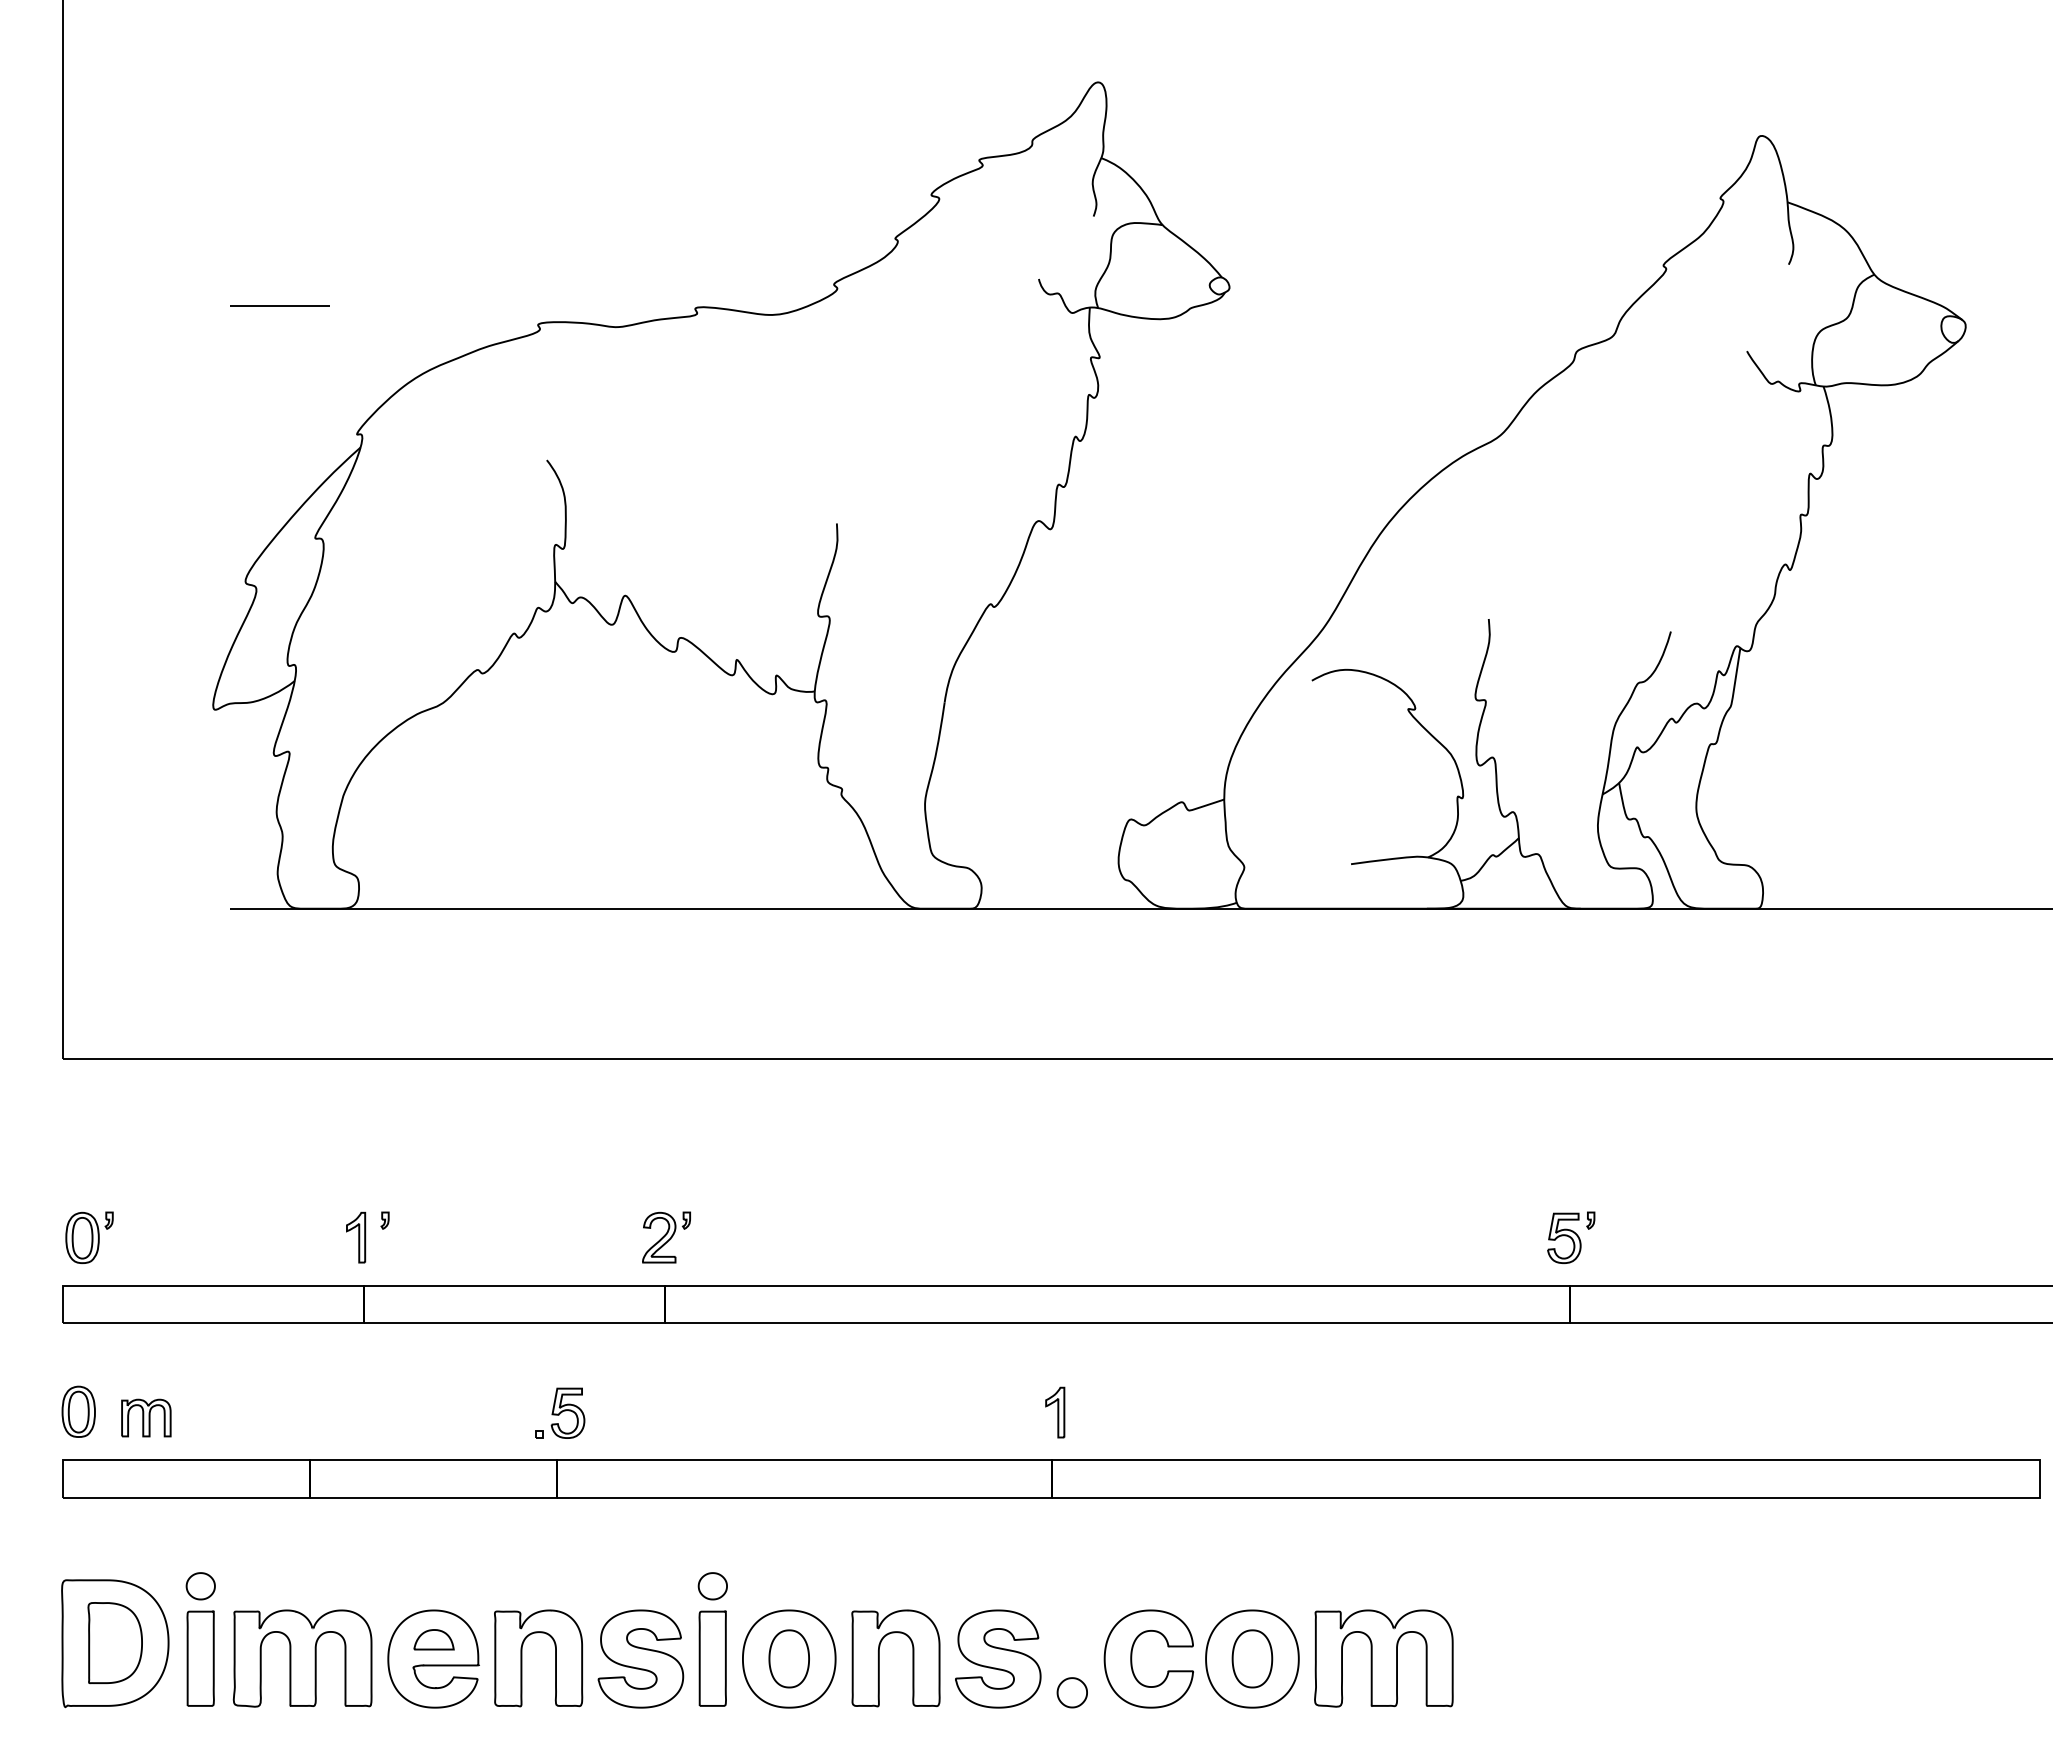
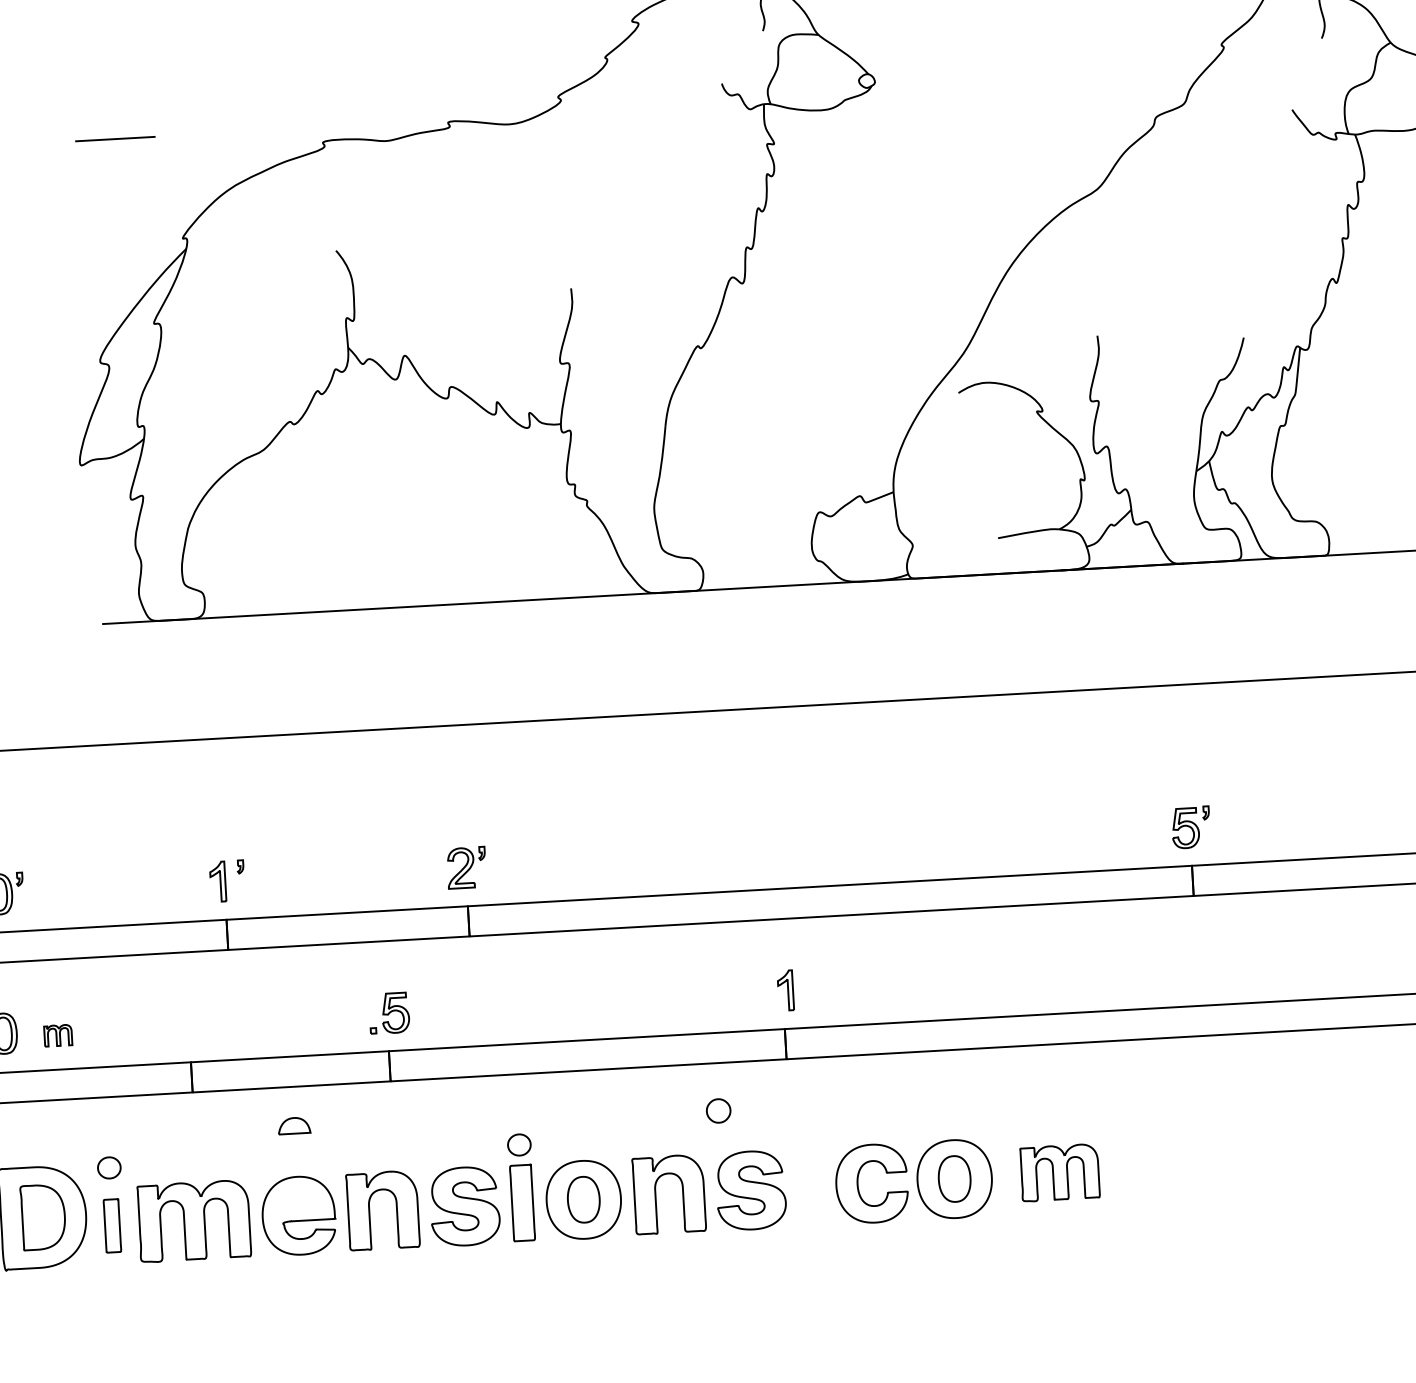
part: (146, 1417) -> (58, 1035), size x0.7
part: (433, 1639) -> (293, 1125), moved
part: (200, 1658) -> (112, 1225), size x0.7
part: (1383, 1658) -> (1059, 1172), size x0.7
part: (1071, 1692) -> (717, 1110), moved

